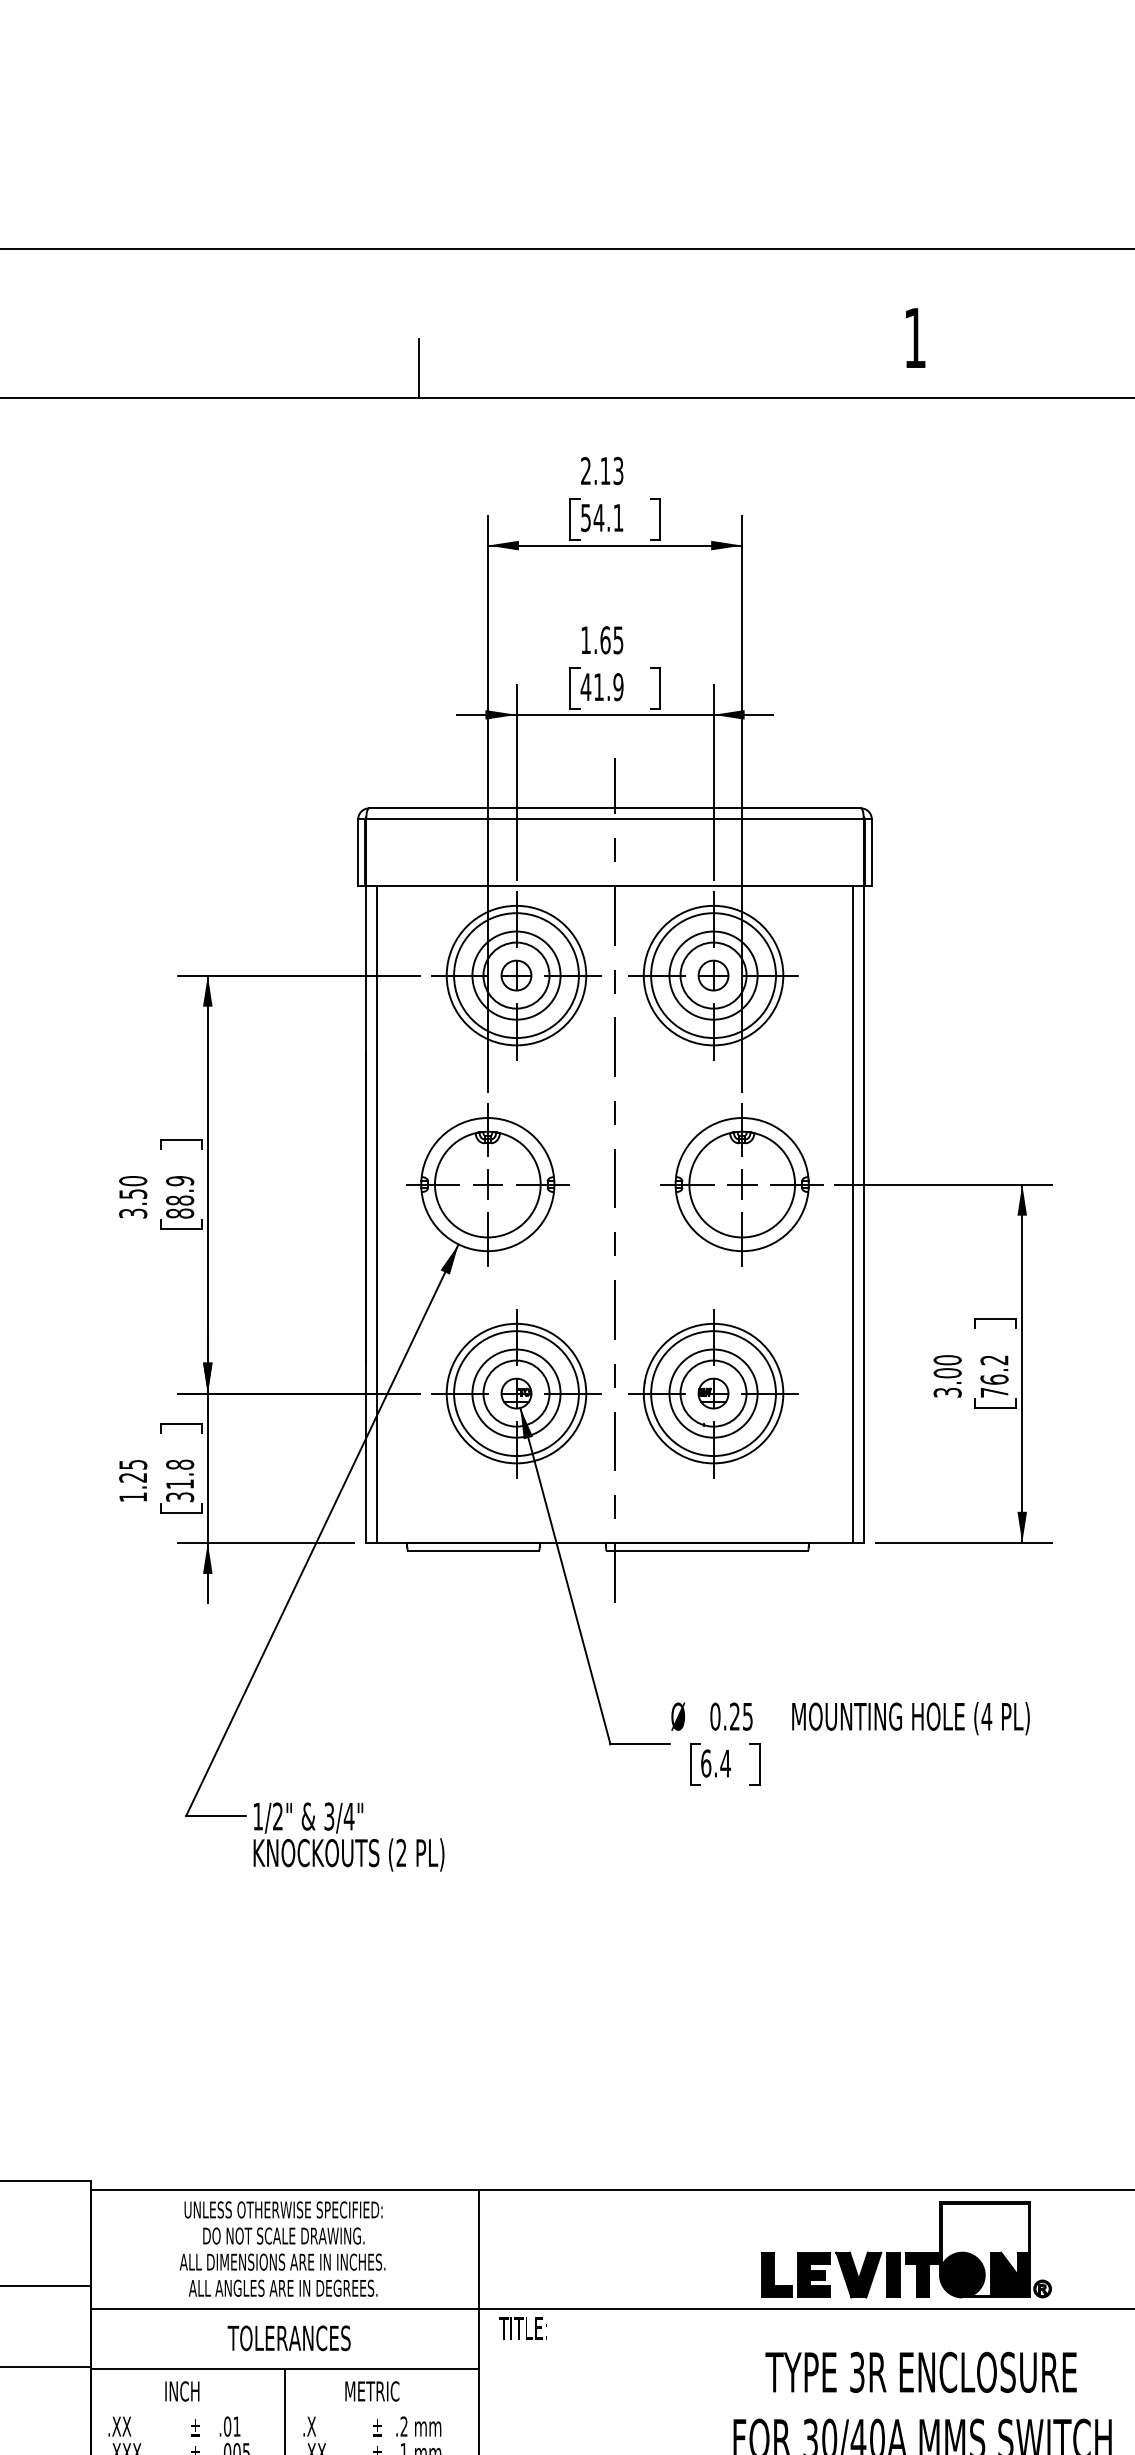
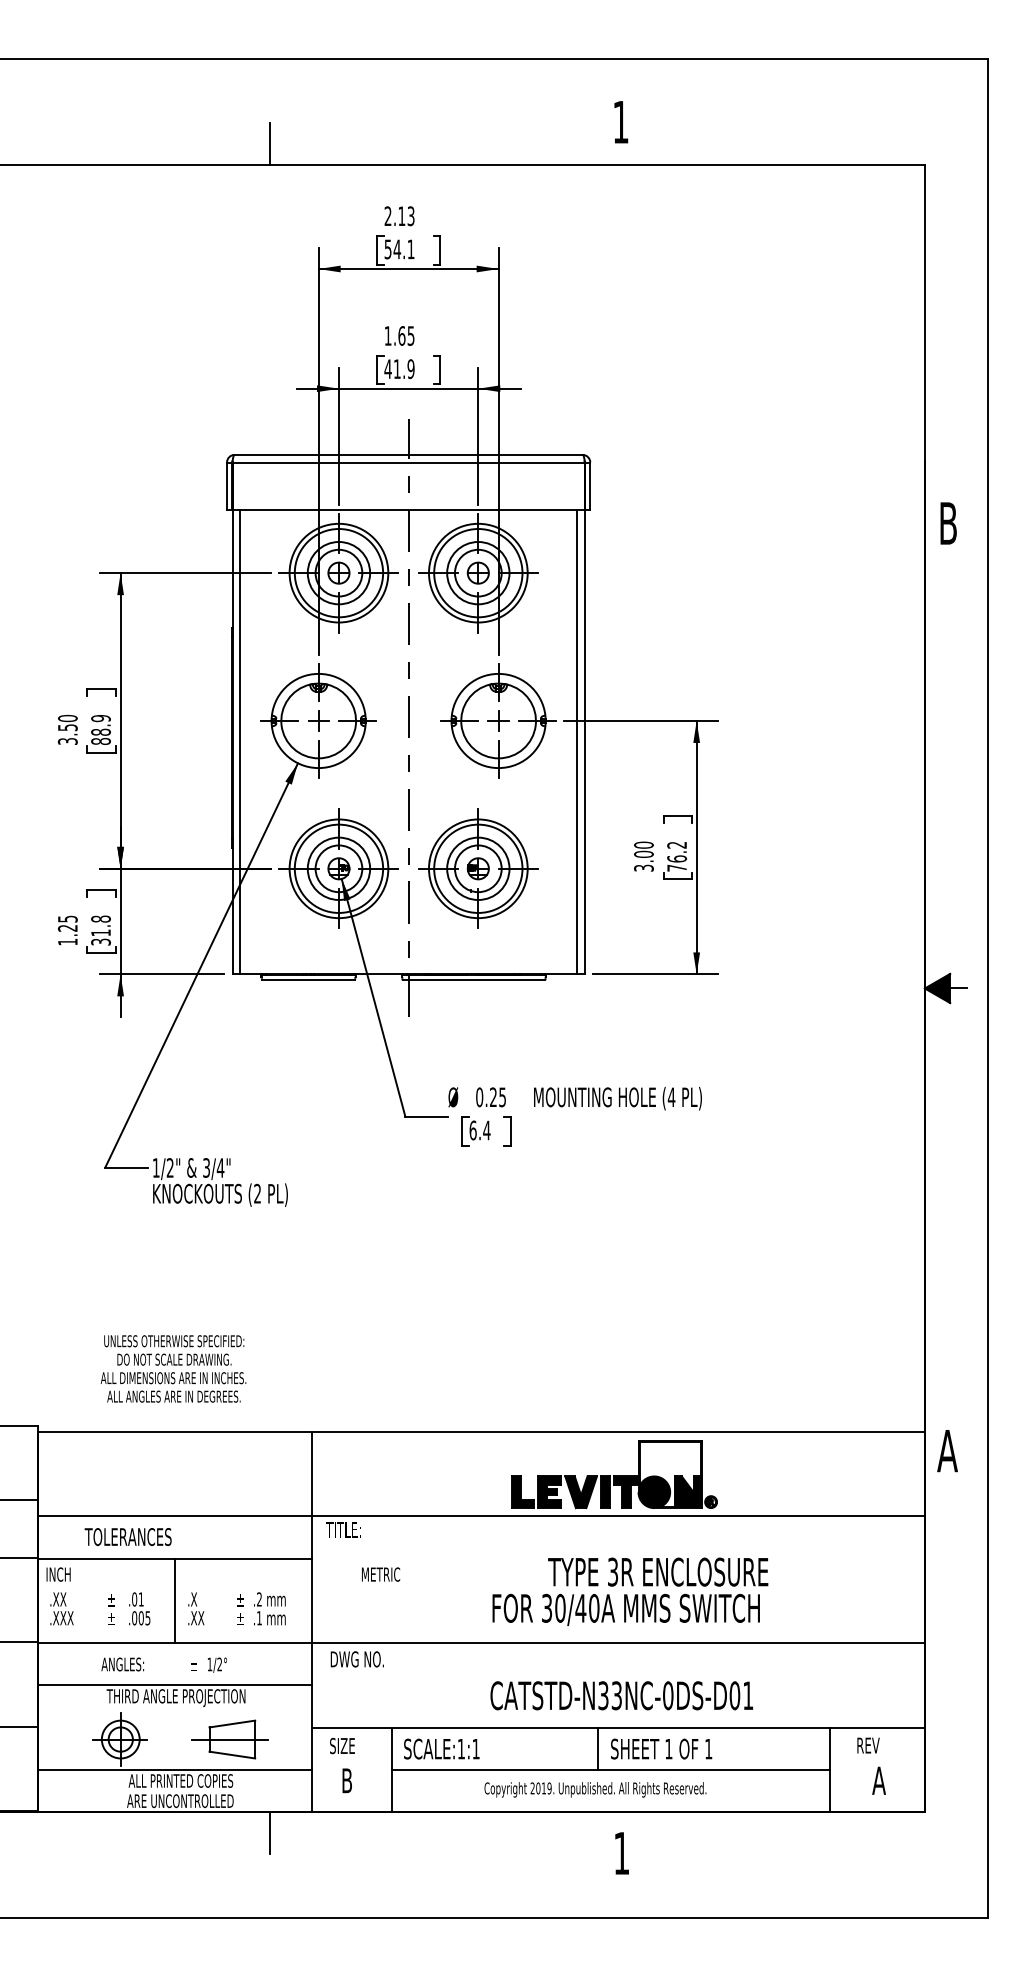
text: (282, 2248) -> (173, 1368), moved
text: (288, 2338) -> (127, 1537), moved
text: (921, 2371) -> (658, 1571), moved
text: (182, 2391) -> (58, 1574), moved
text: (373, 2391) -> (381, 1574), moved

